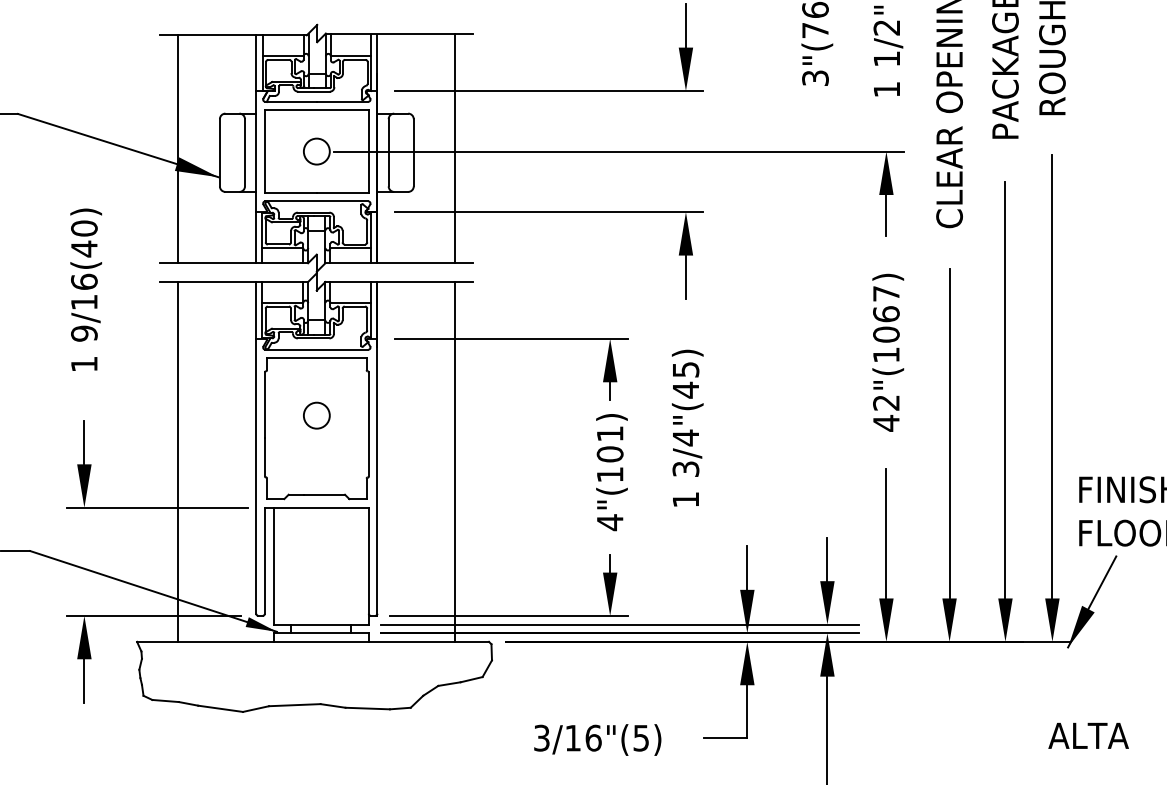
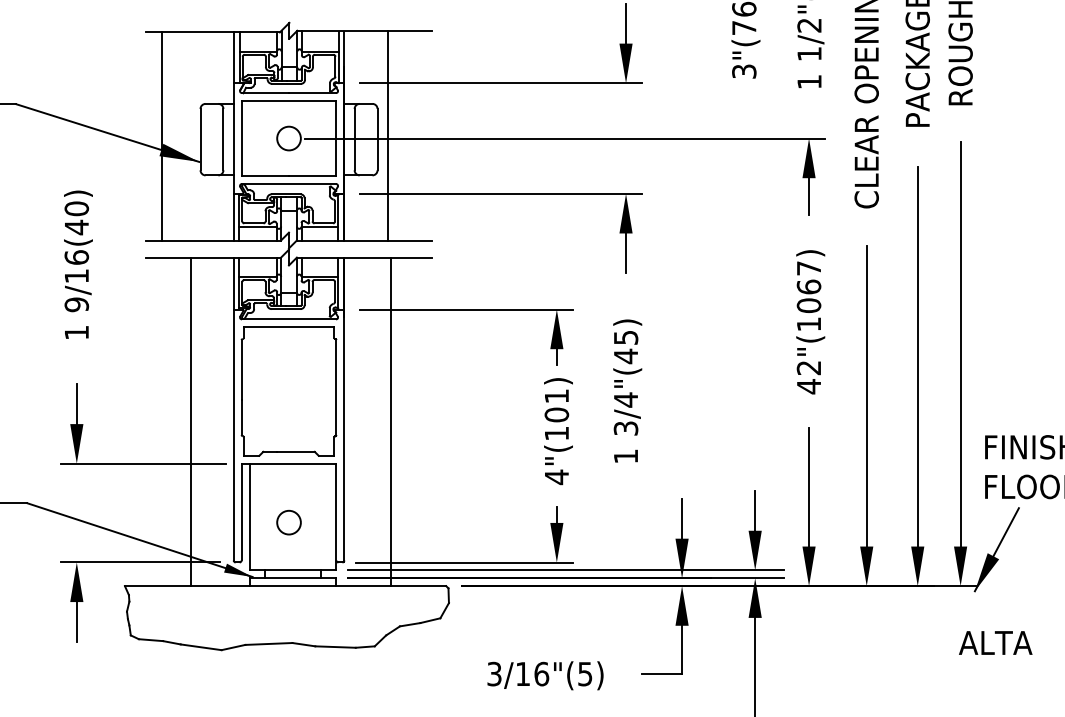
line: (455, 148) -> (388, 135), moved
circle: (316, 415) -> (288, 522), moved
line: (178, 461) -> (191, 421), moved
line: (455, 461) -> (391, 421), moved
text: (1088, 735) -> (995, 642), moved

